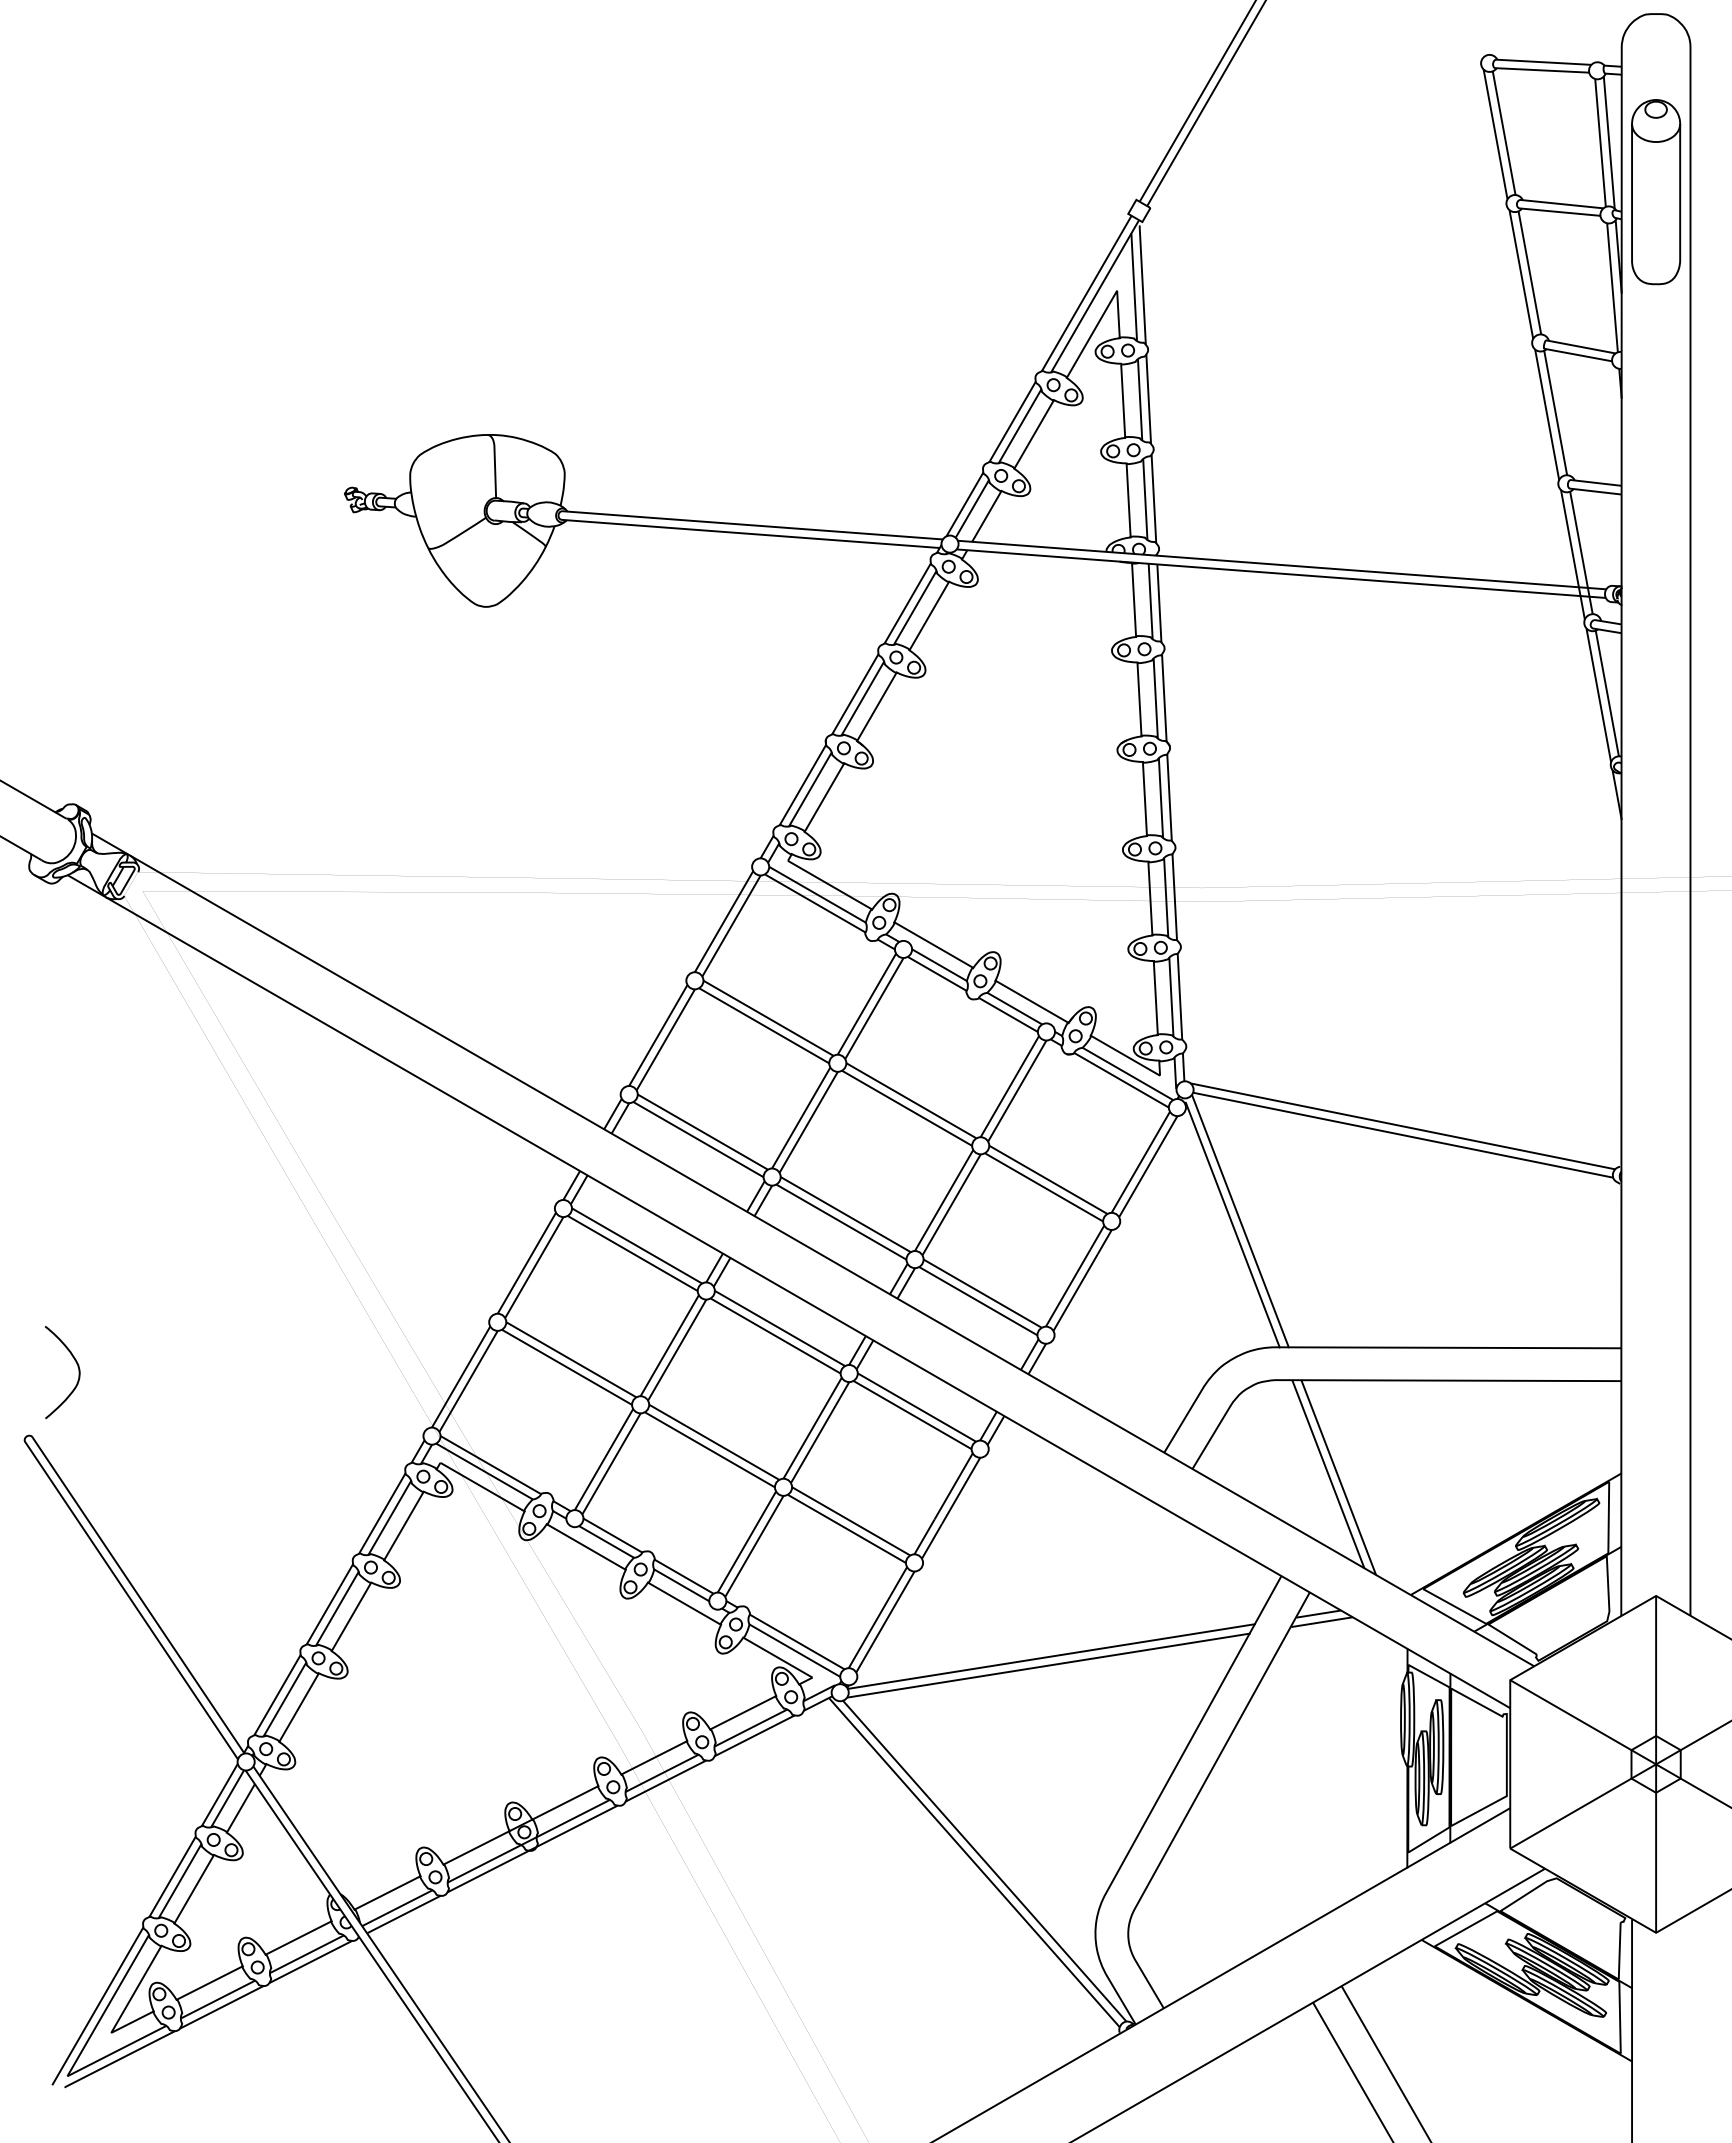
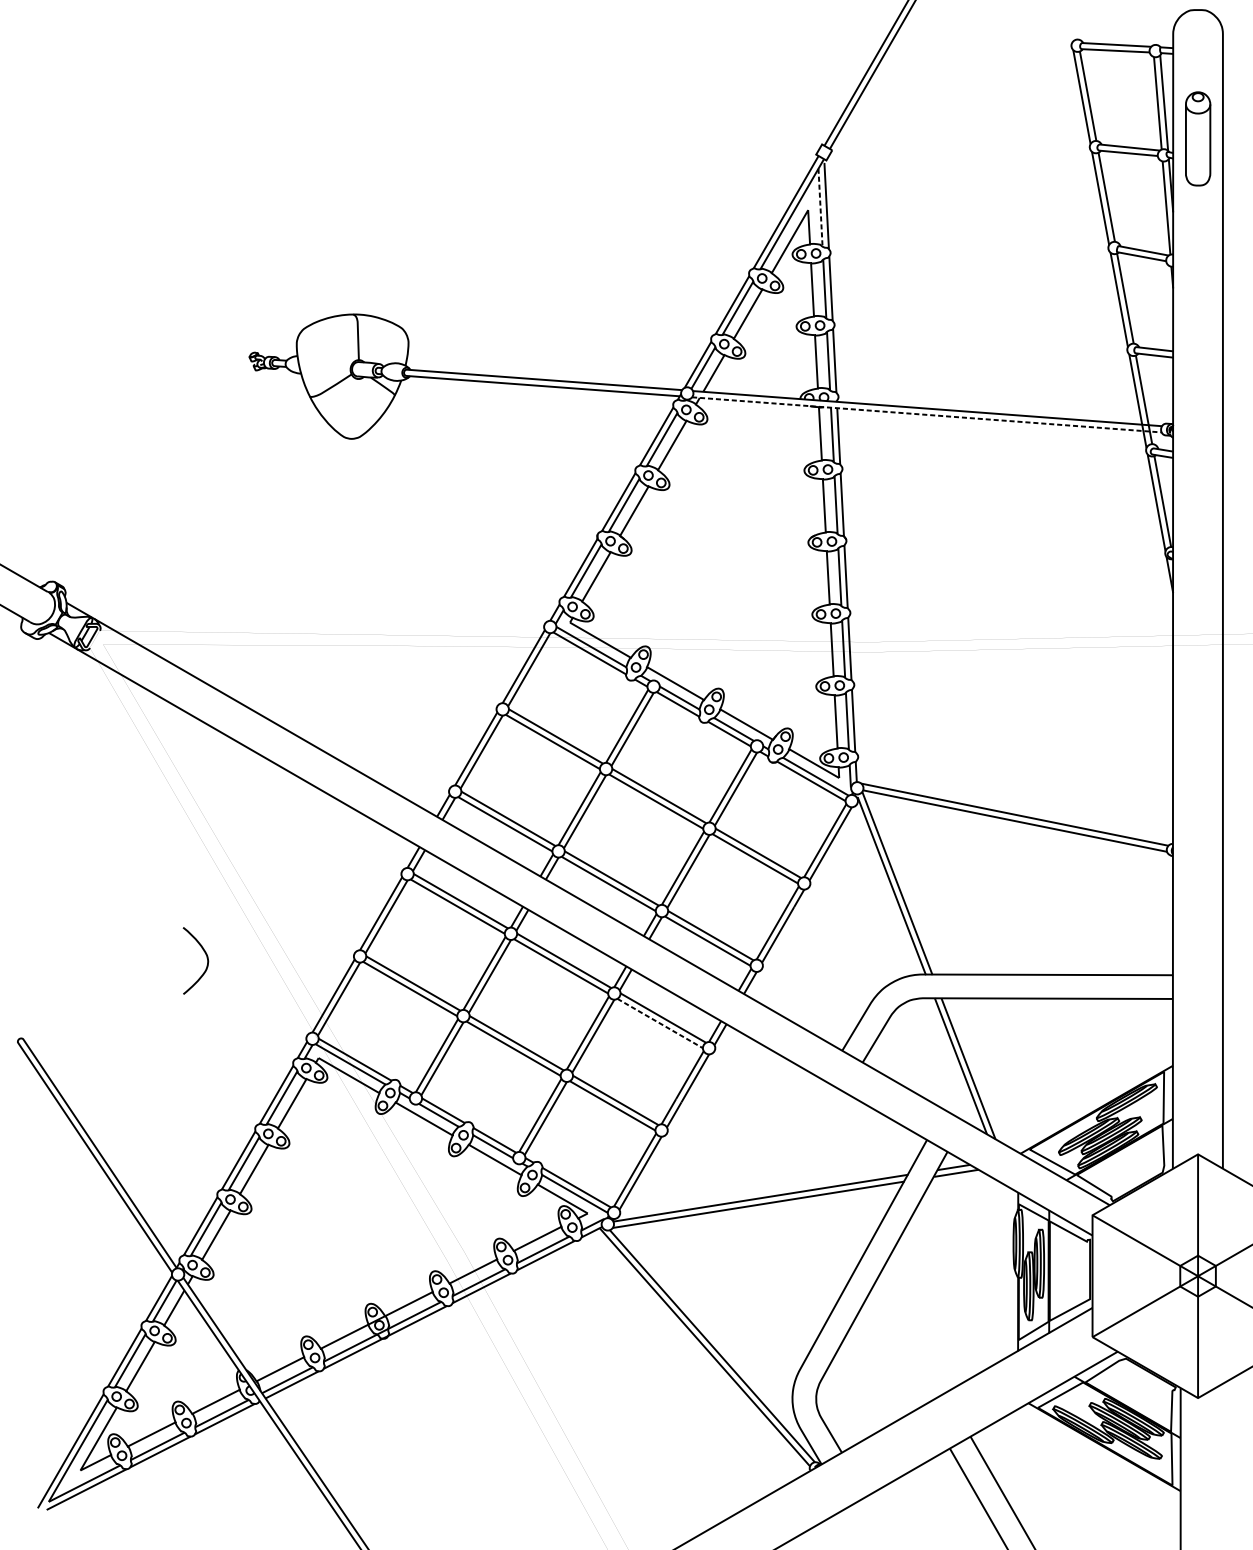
part: (1656, 192) -> (1198, 139), size x0.7
line: (1134, 287) -> (820, 207), solid -> dashed
line: (1281, 573) -> (927, 414), solid -> dashed
curve: (77, 1367) -> (206, 957), moved
line: (913, 1415) -> (660, 1023), solid -> dashed

